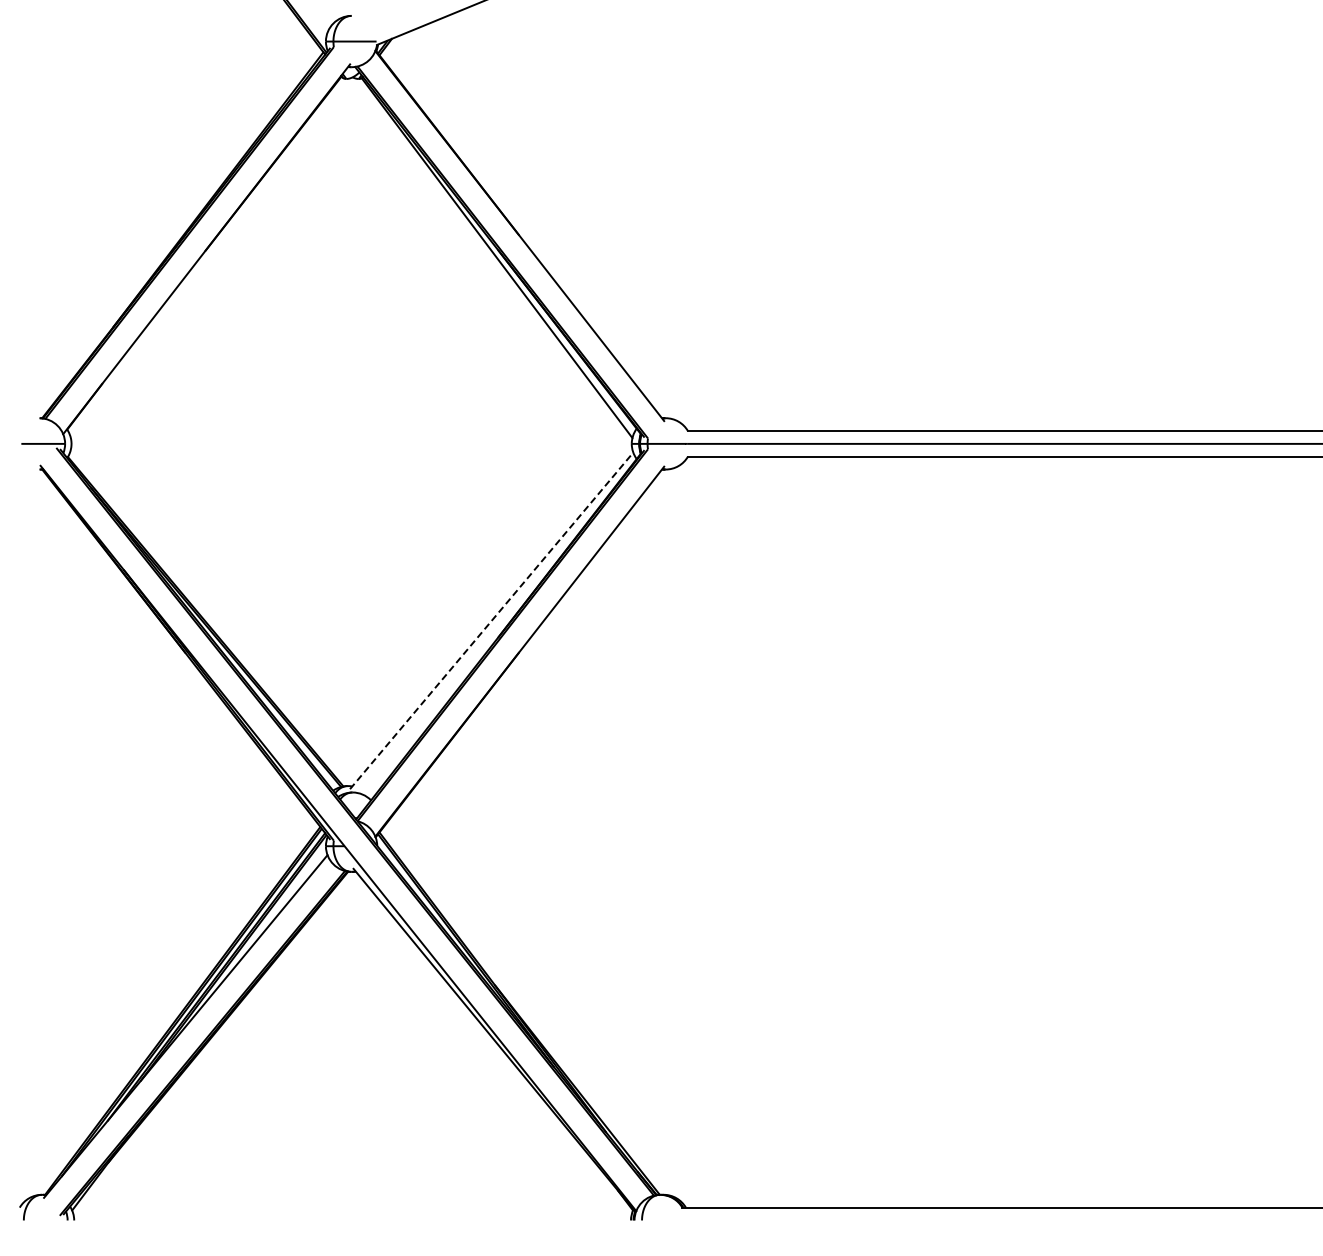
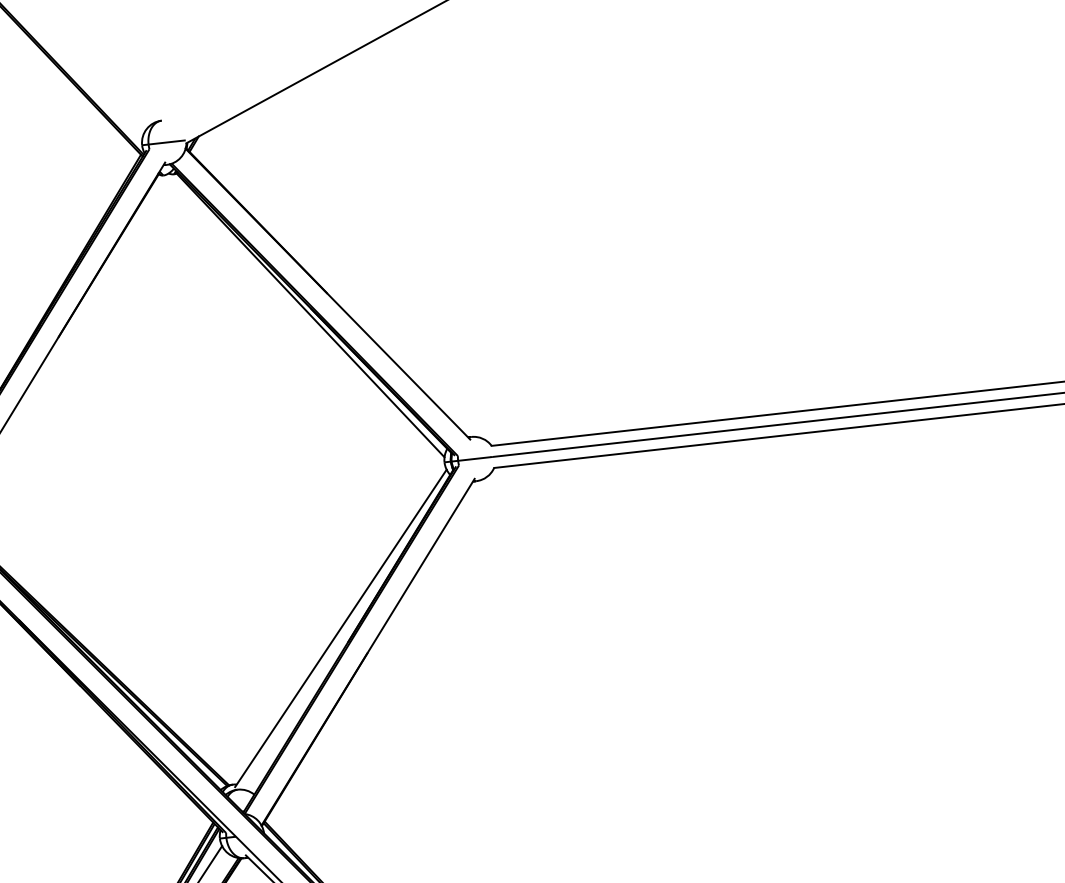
line: (491, 620) -> (340, 628), dashed -> solid

